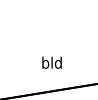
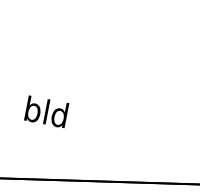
text: (51, 62) -> (45, 111), moved

